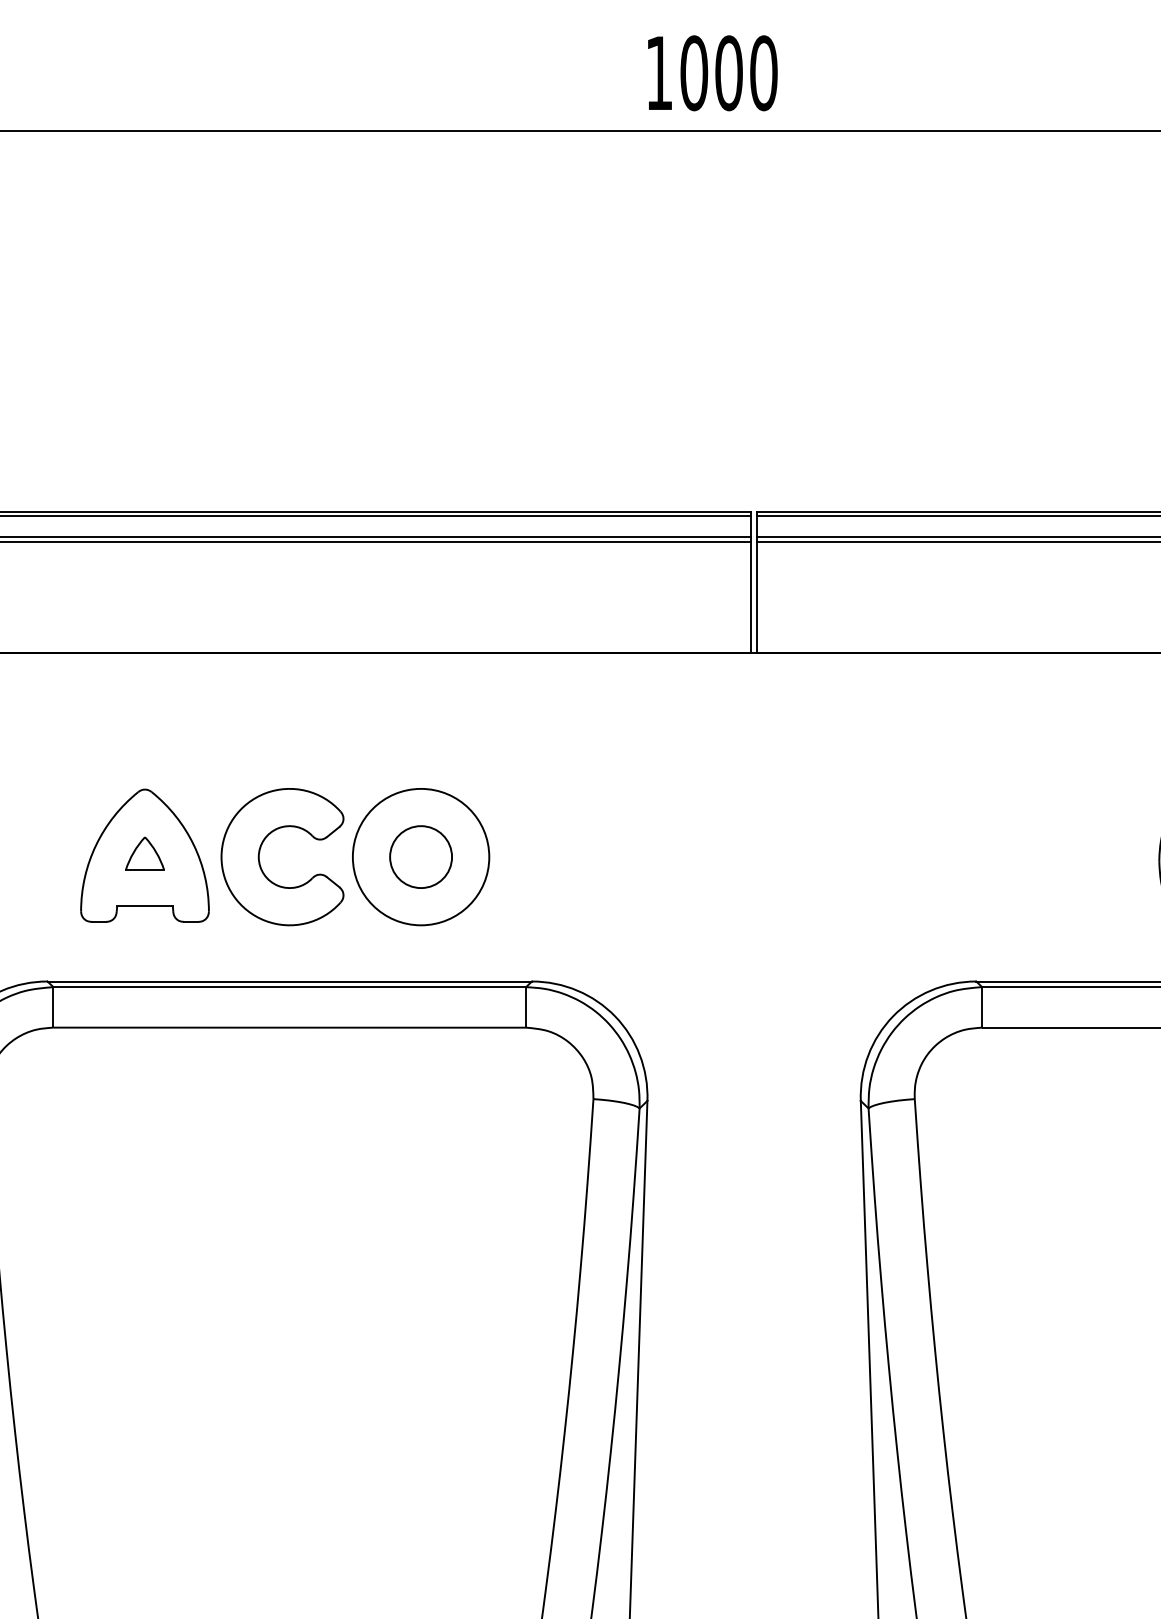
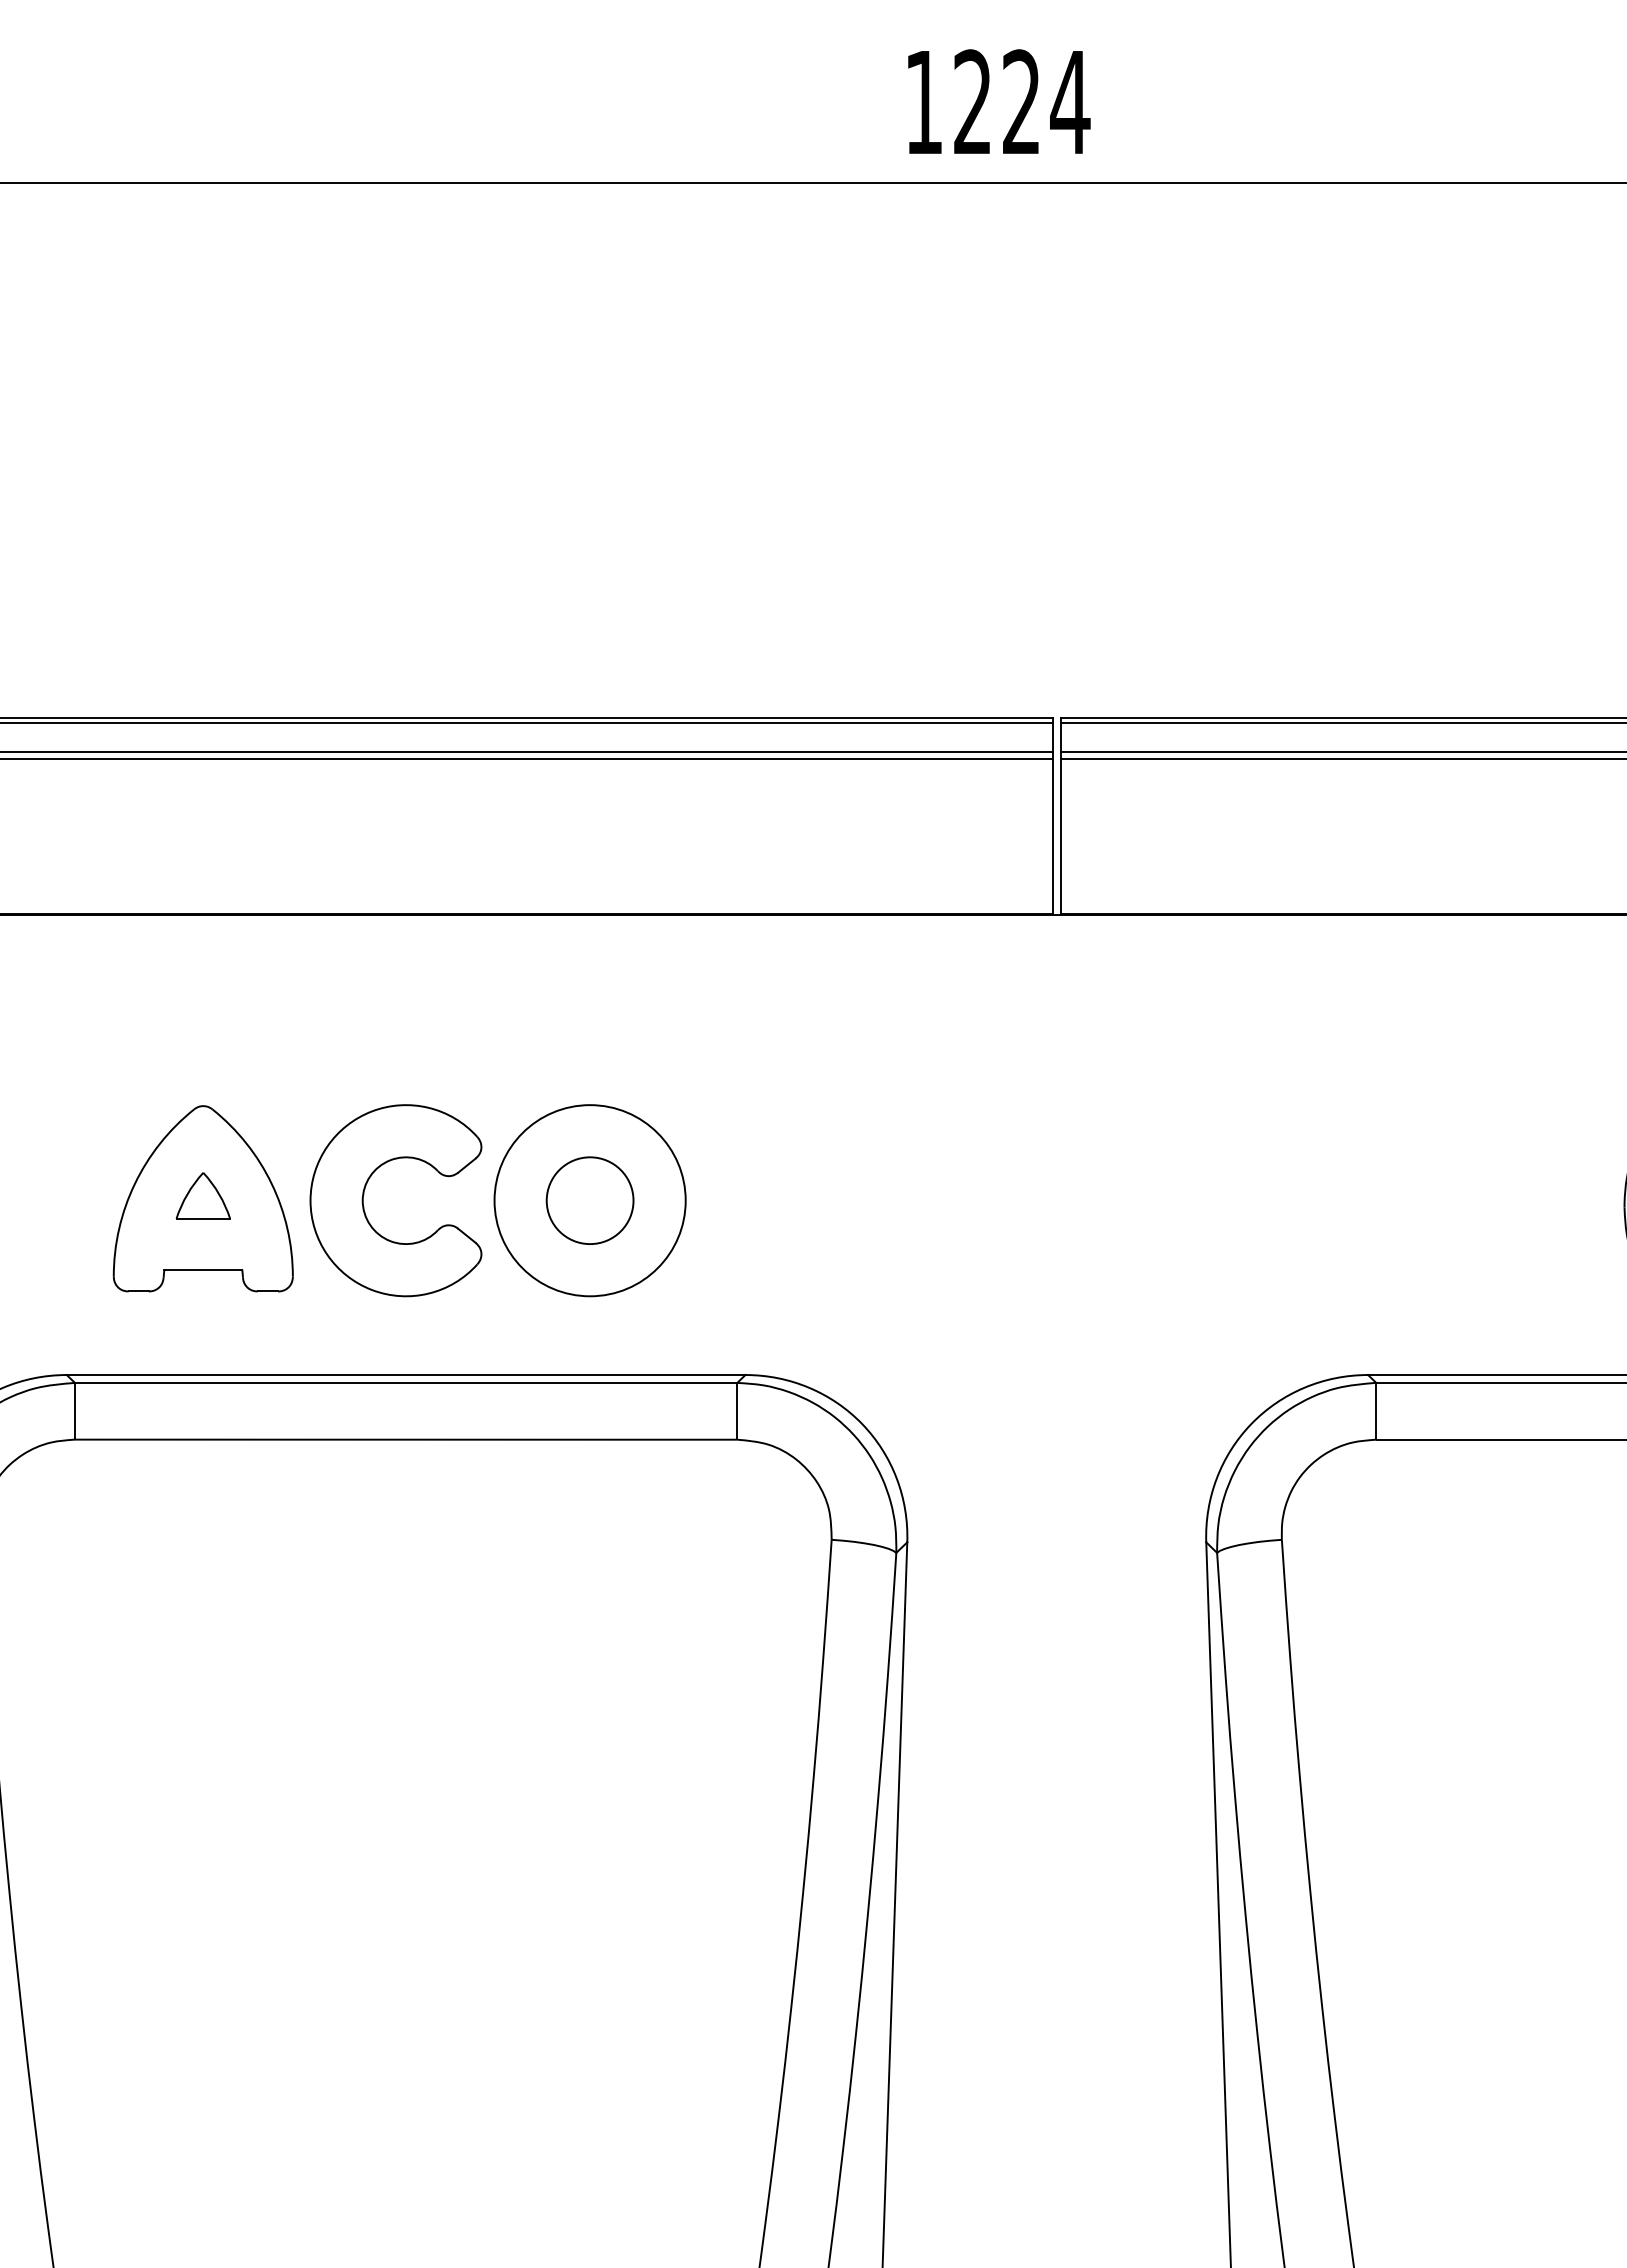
text: (728, 73) -> (1021, 102), 1000 -> 1224

